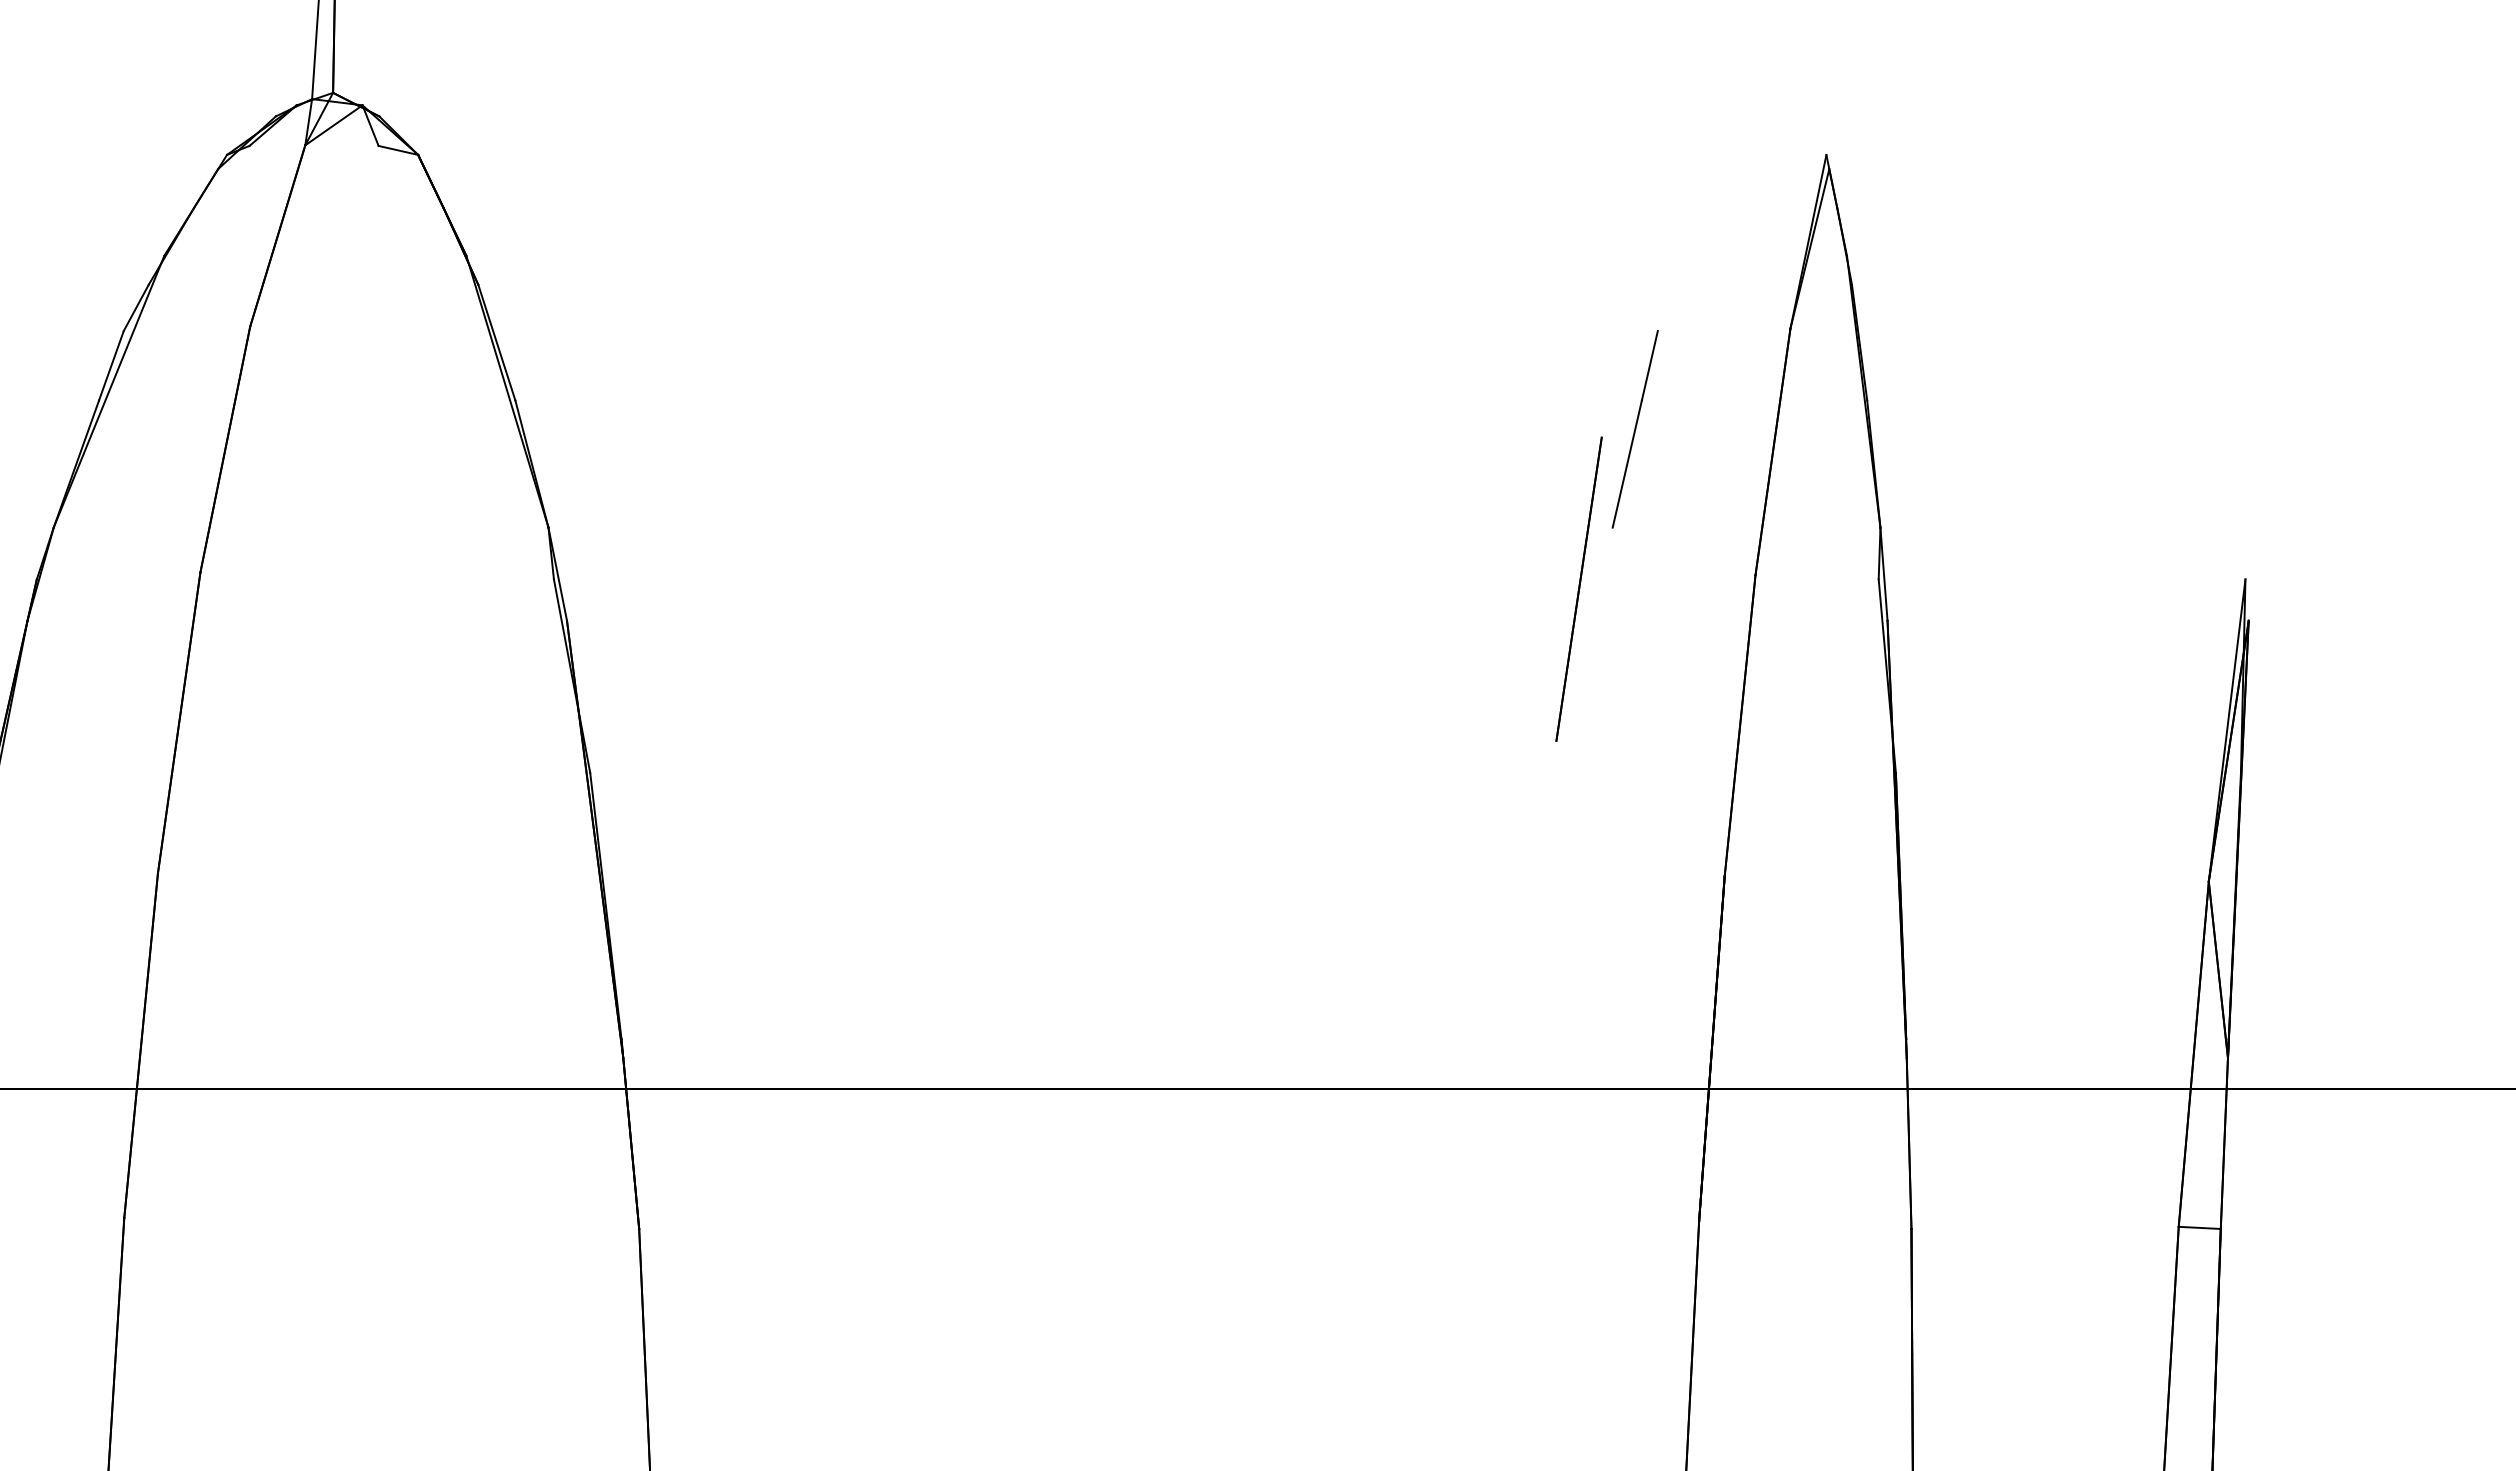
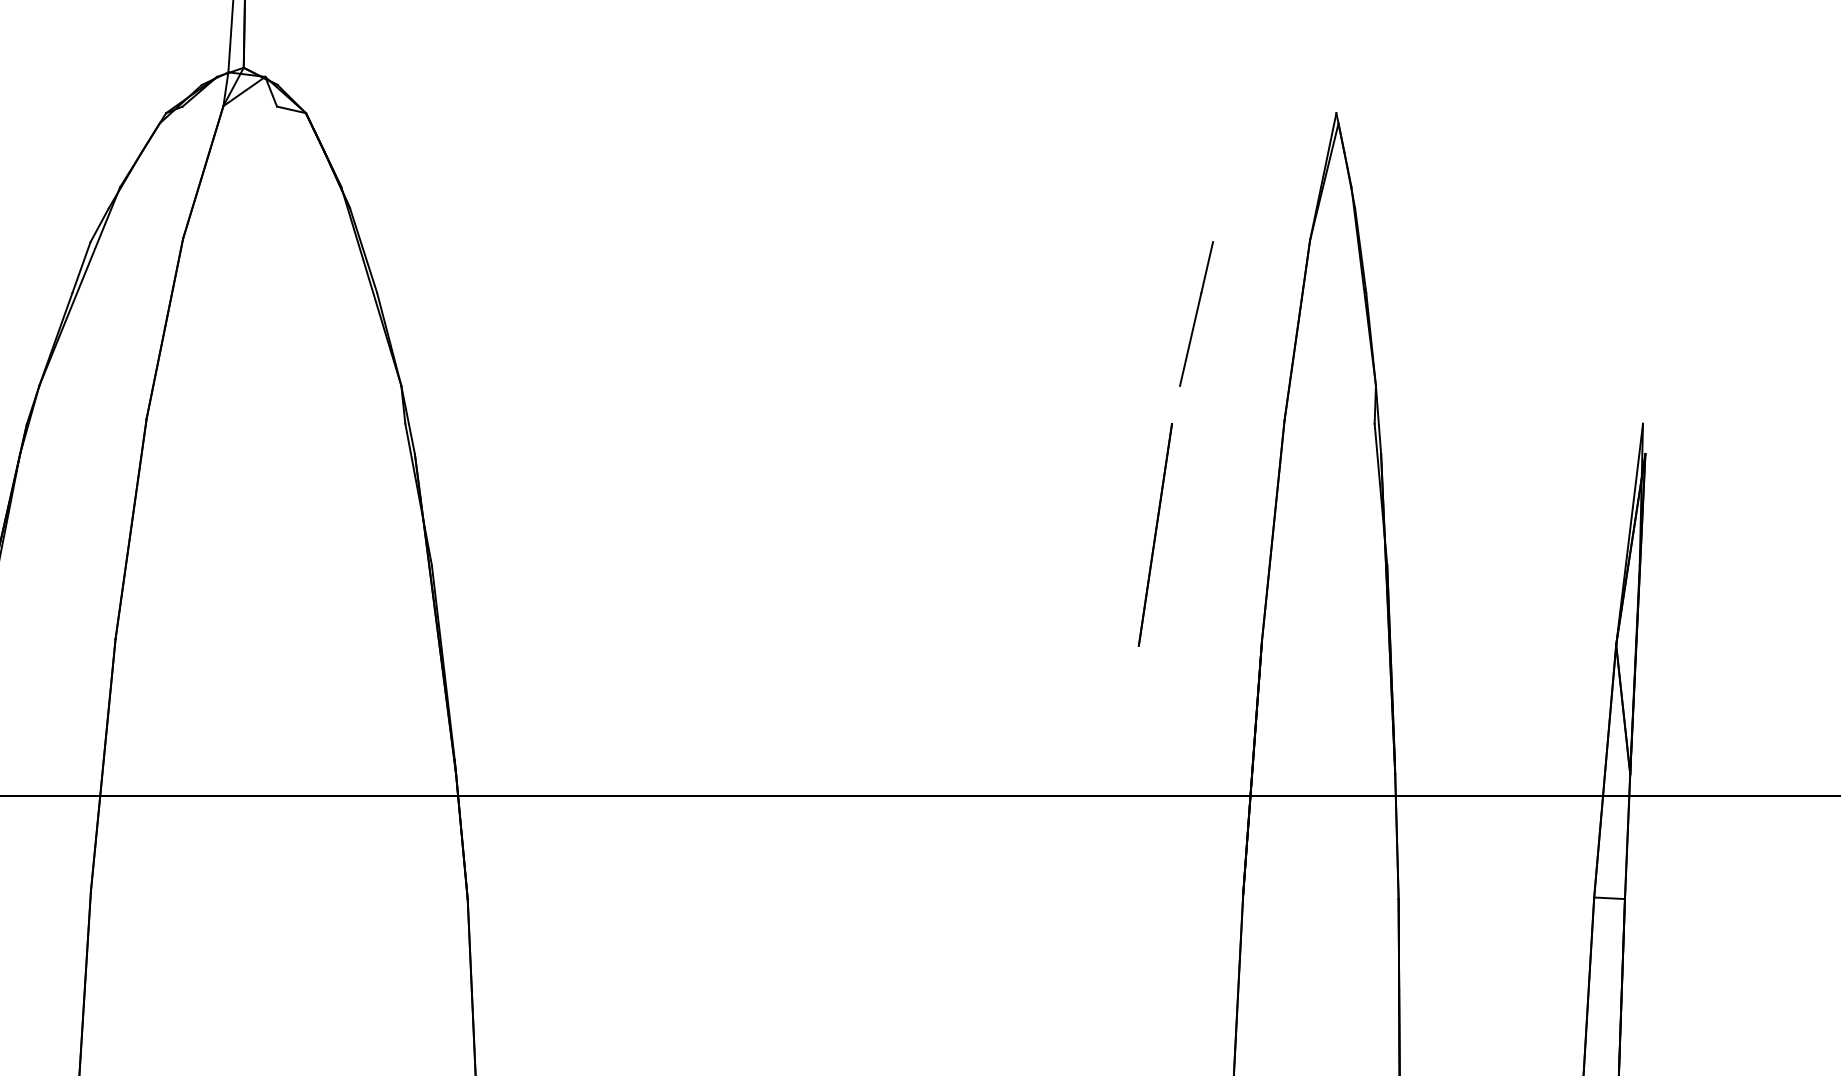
line: (1578, 588) -> (1155, 534), moved

